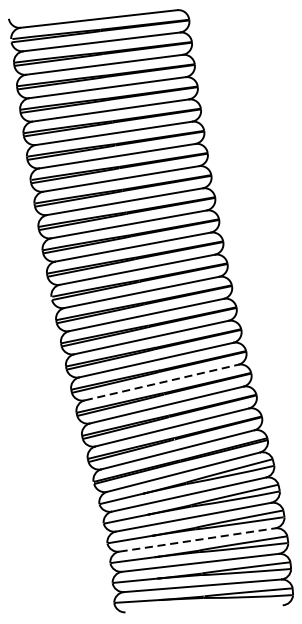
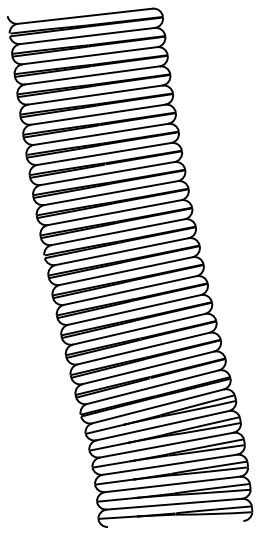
line: (162, 382) -> (139, 329), dashed -> solid
line: (196, 539) -> (169, 464), dashed -> solid

